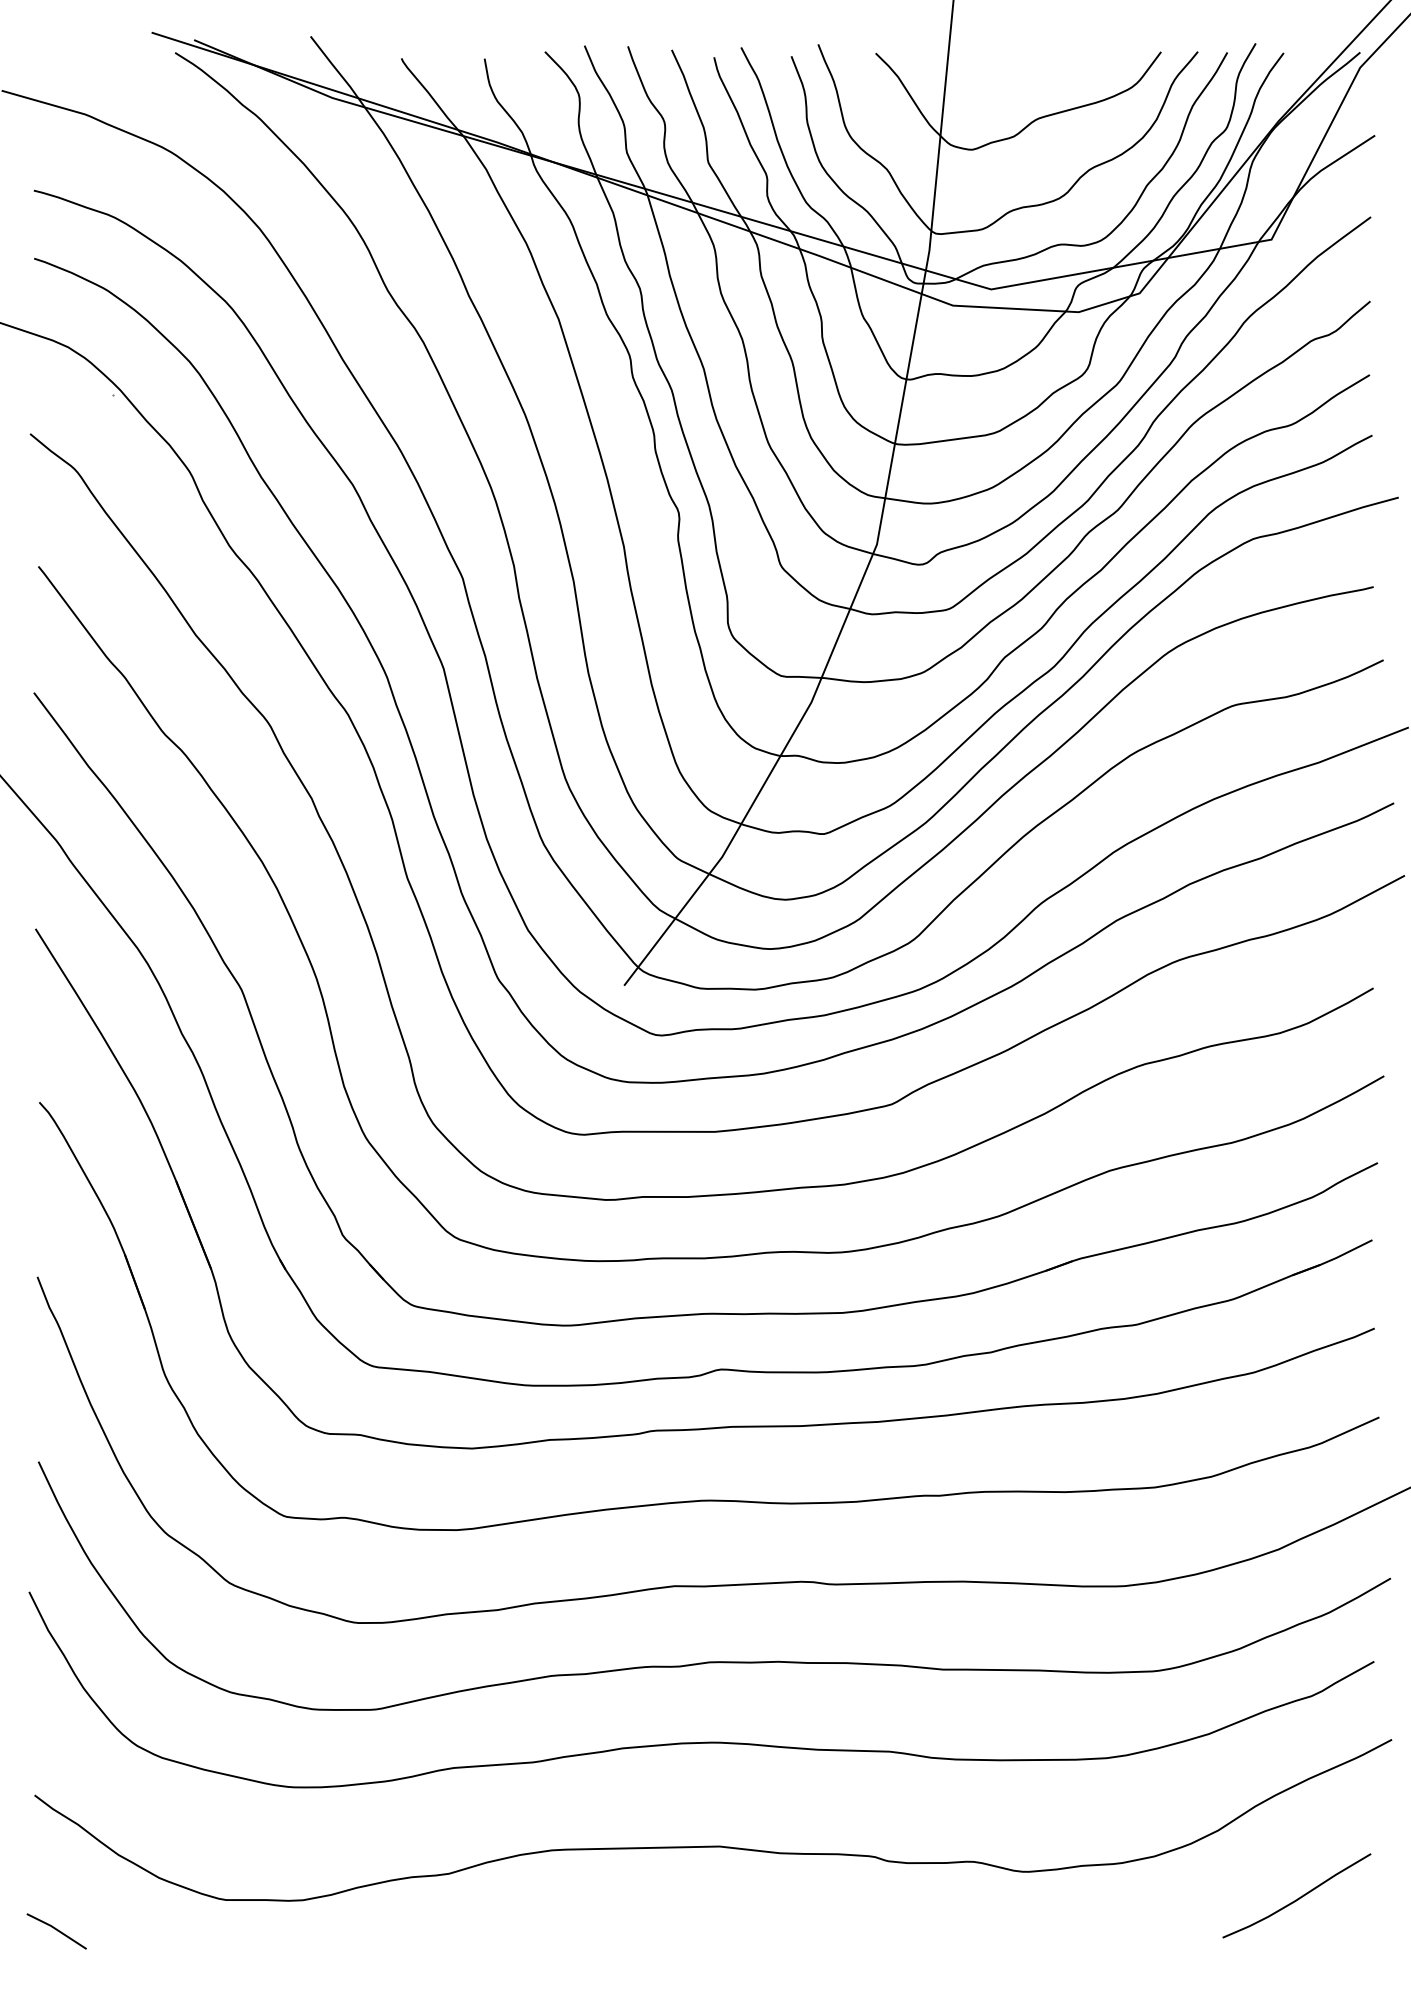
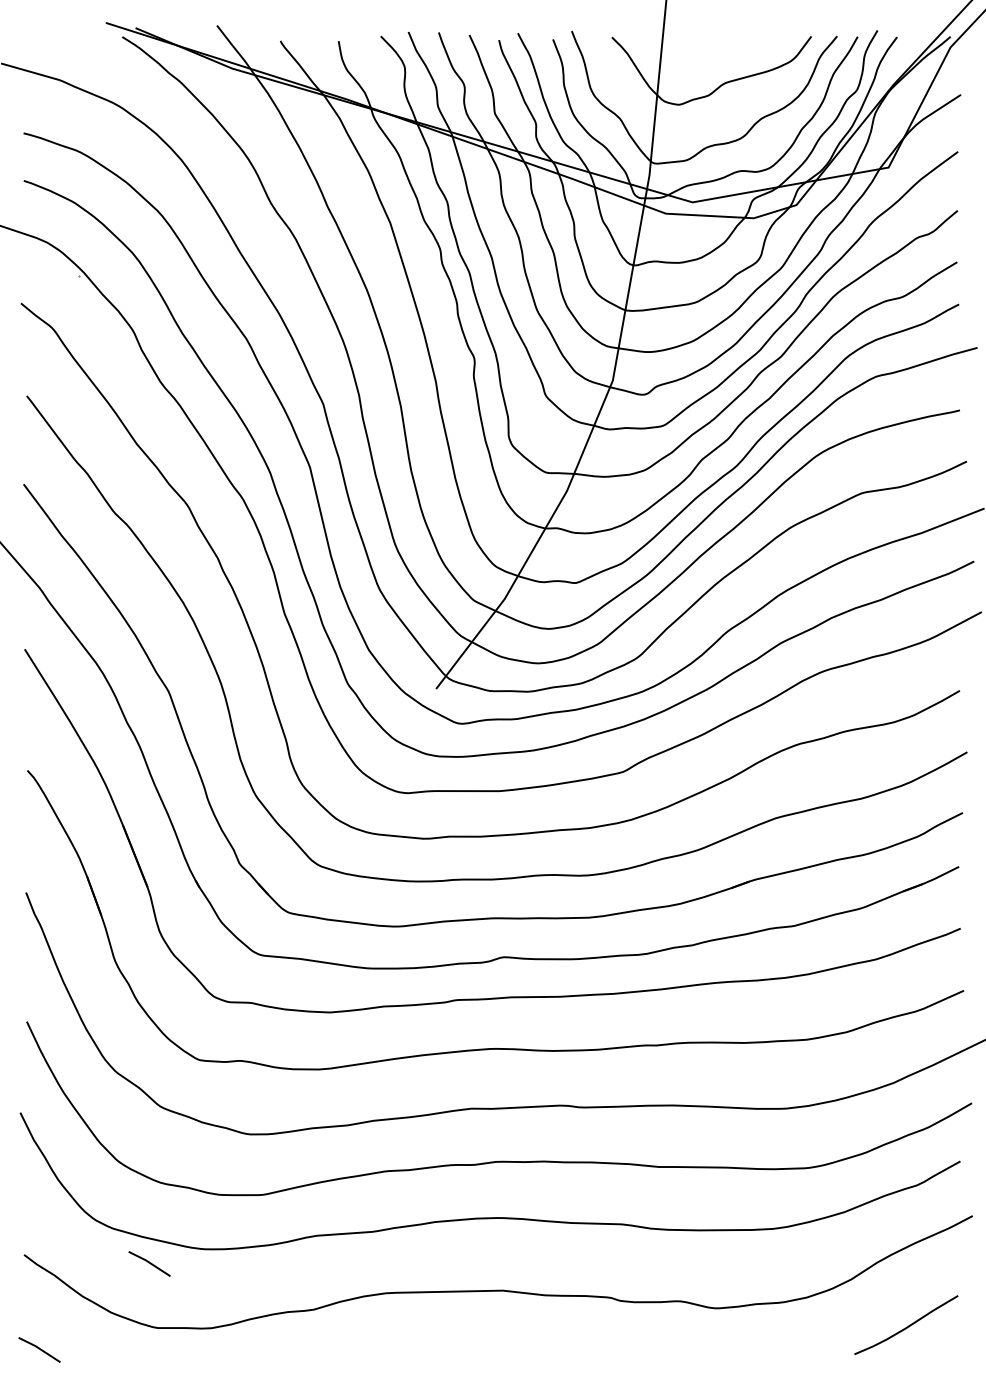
line: (214, 1807) -> (149, 1263), added

